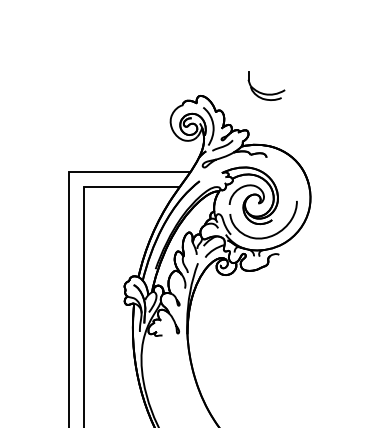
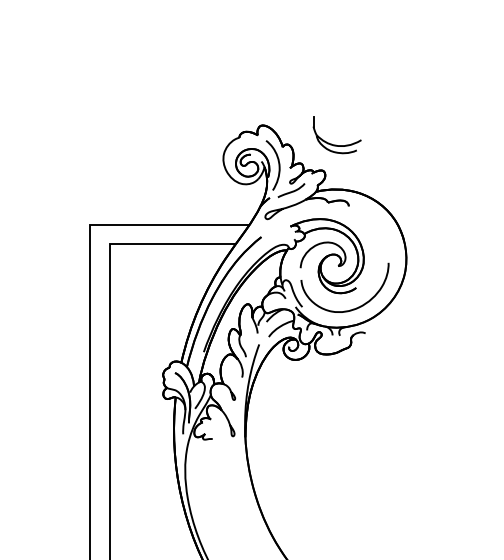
part: (266, 93) -> (337, 144), moved

